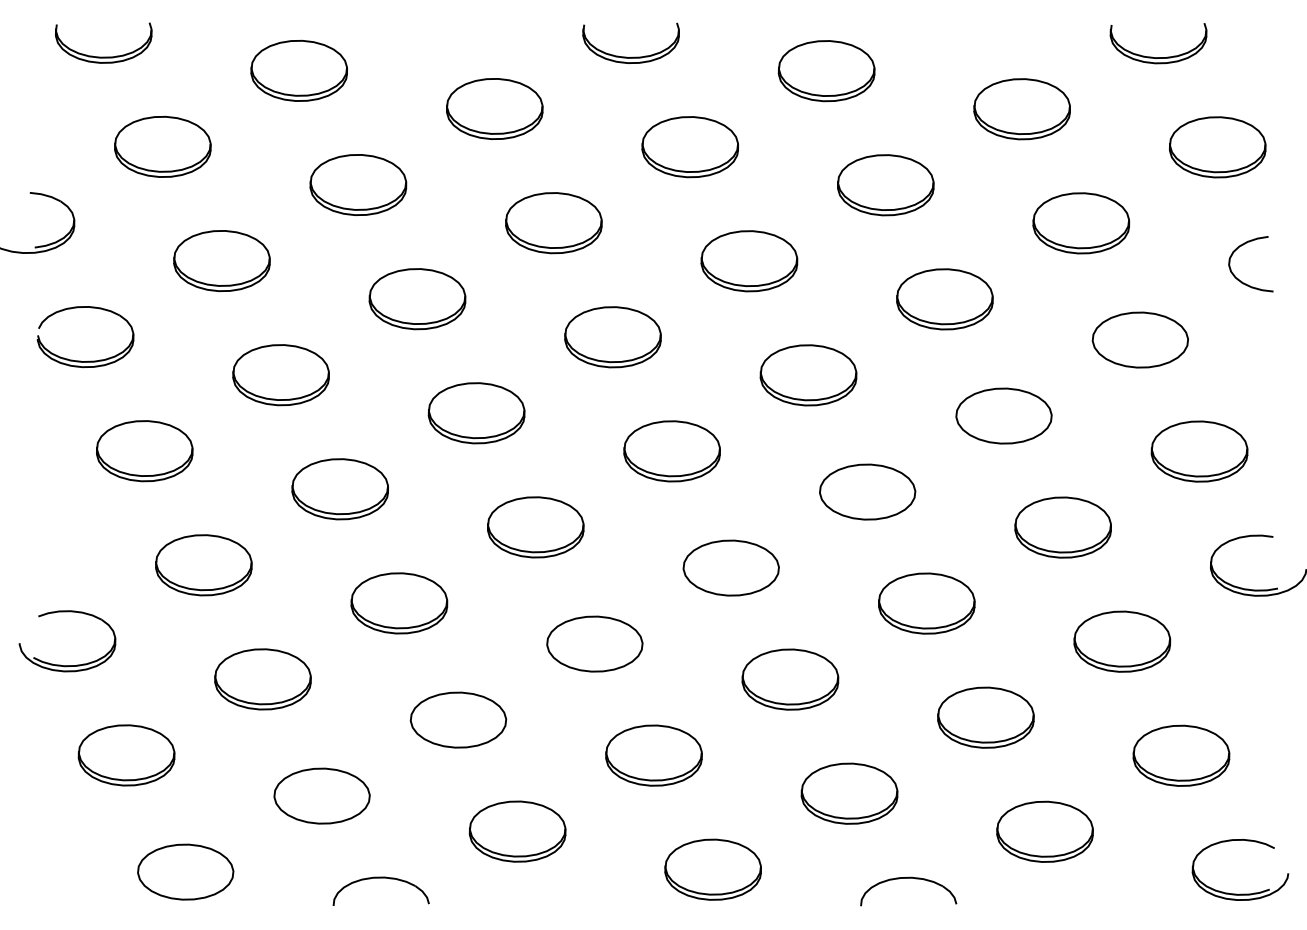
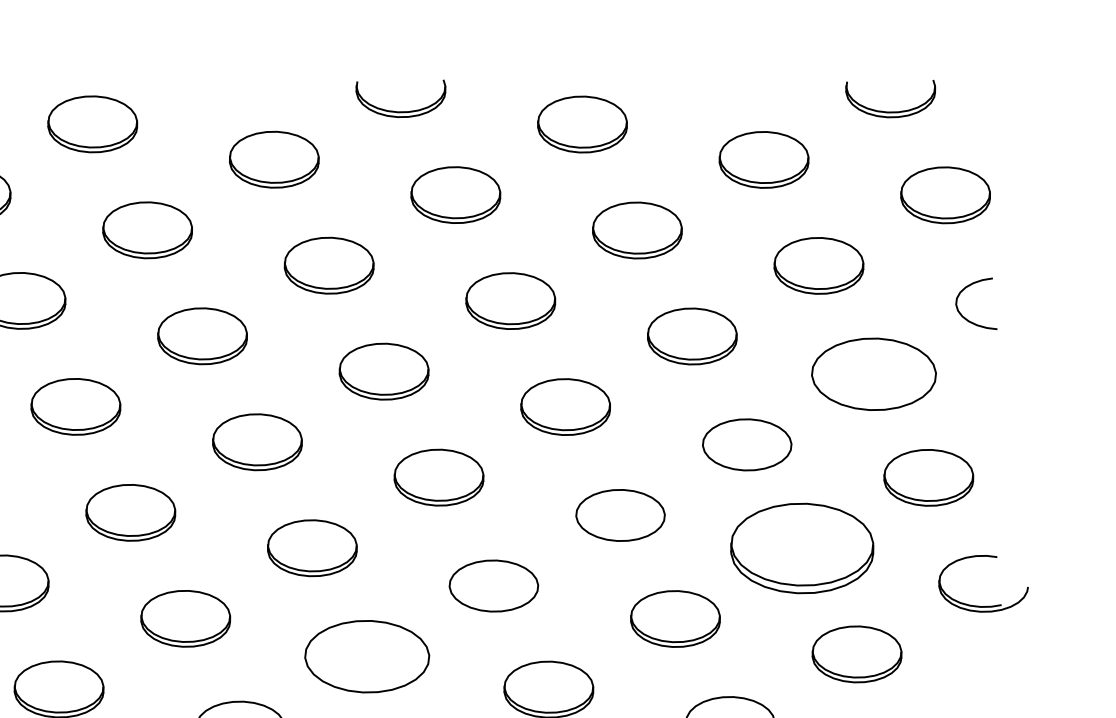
part: (1139, 339) -> (873, 373), size x1.4
part: (1062, 527) -> (801, 548), size x1.6
part: (594, 643) -> (366, 656), size x1.4

